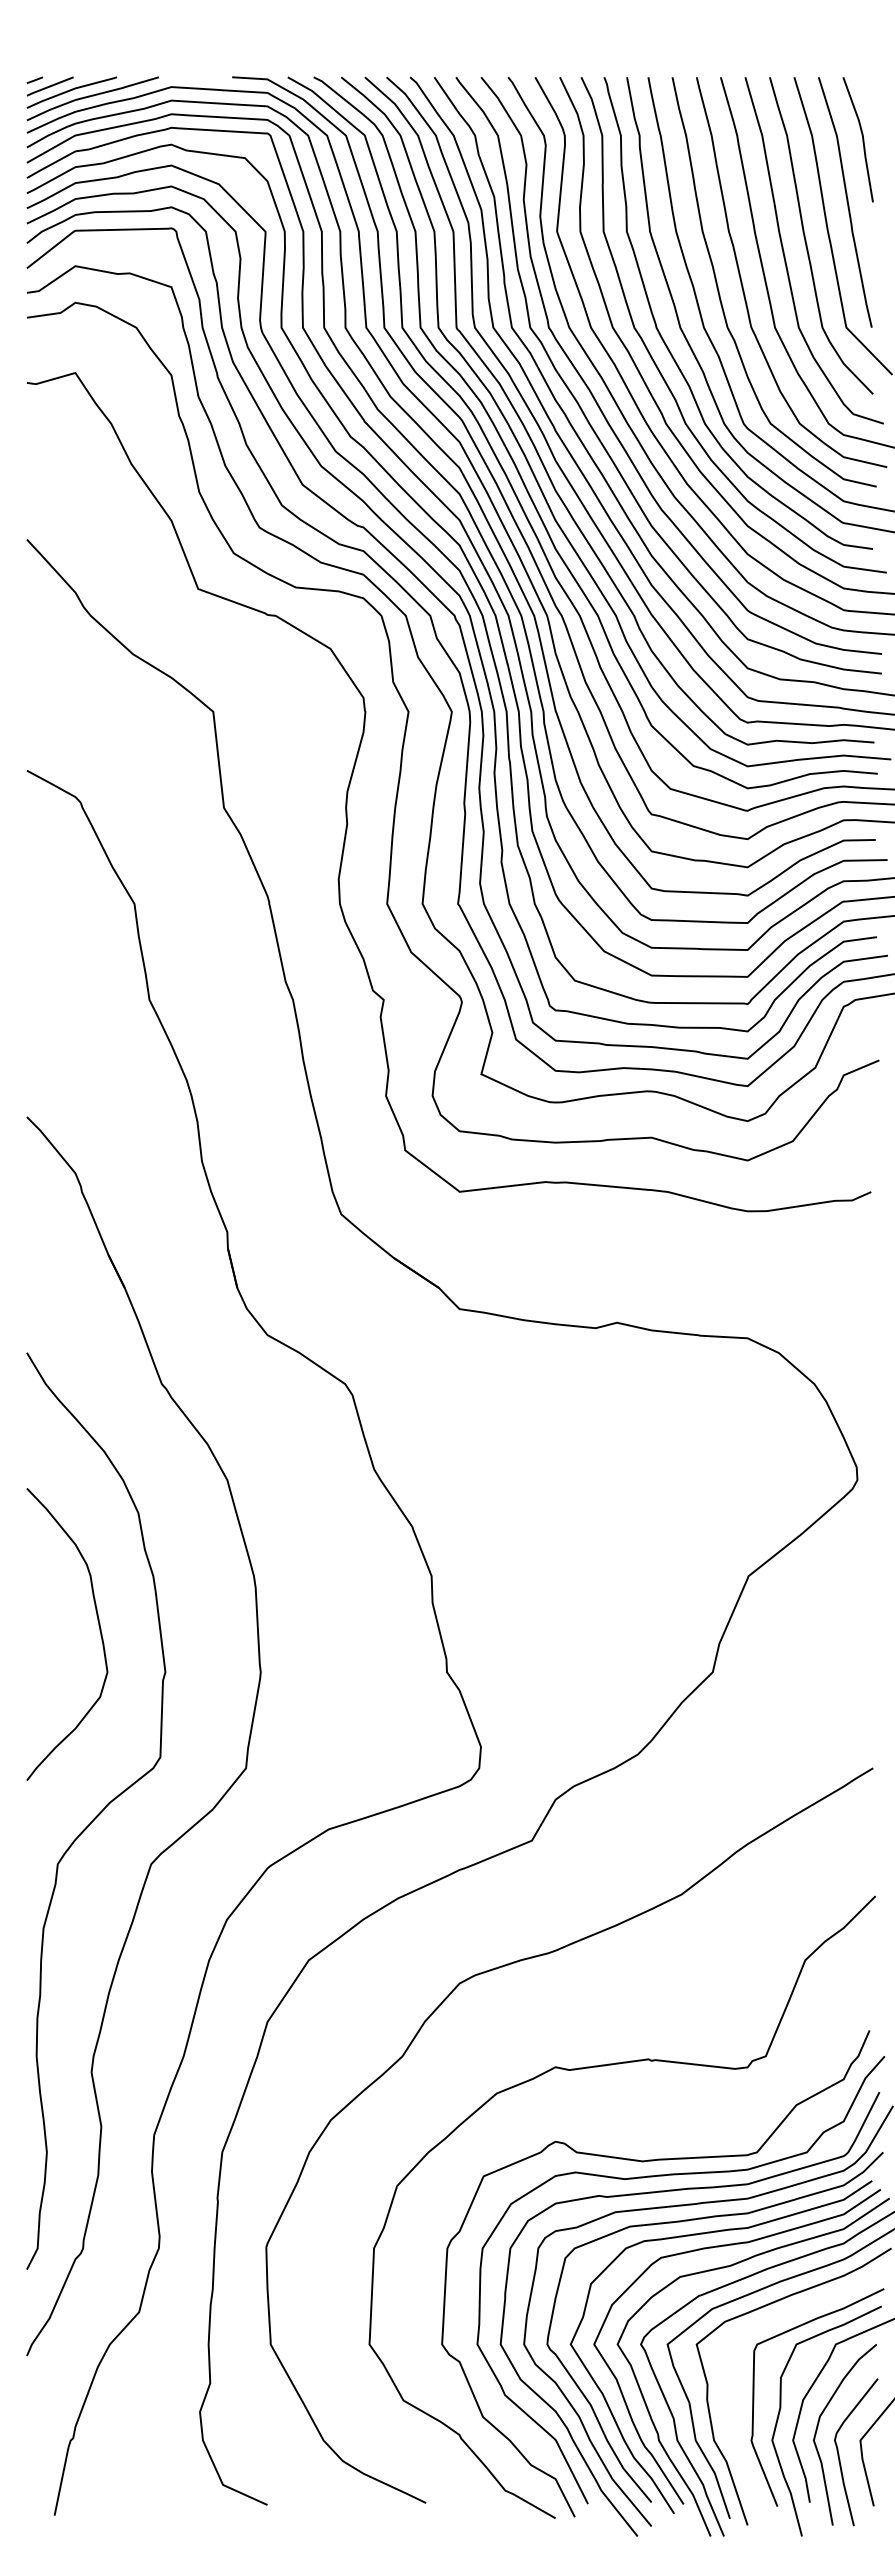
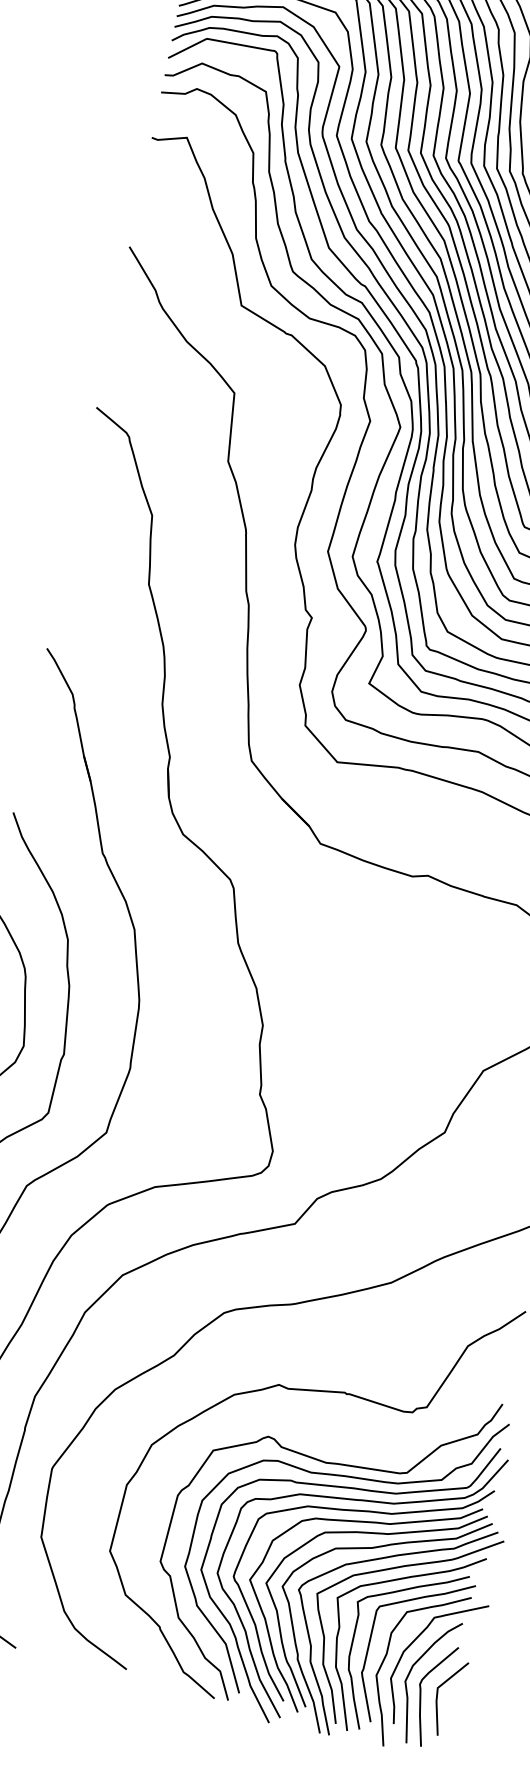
curve: (730, 2398) -> (353, 1640), added

